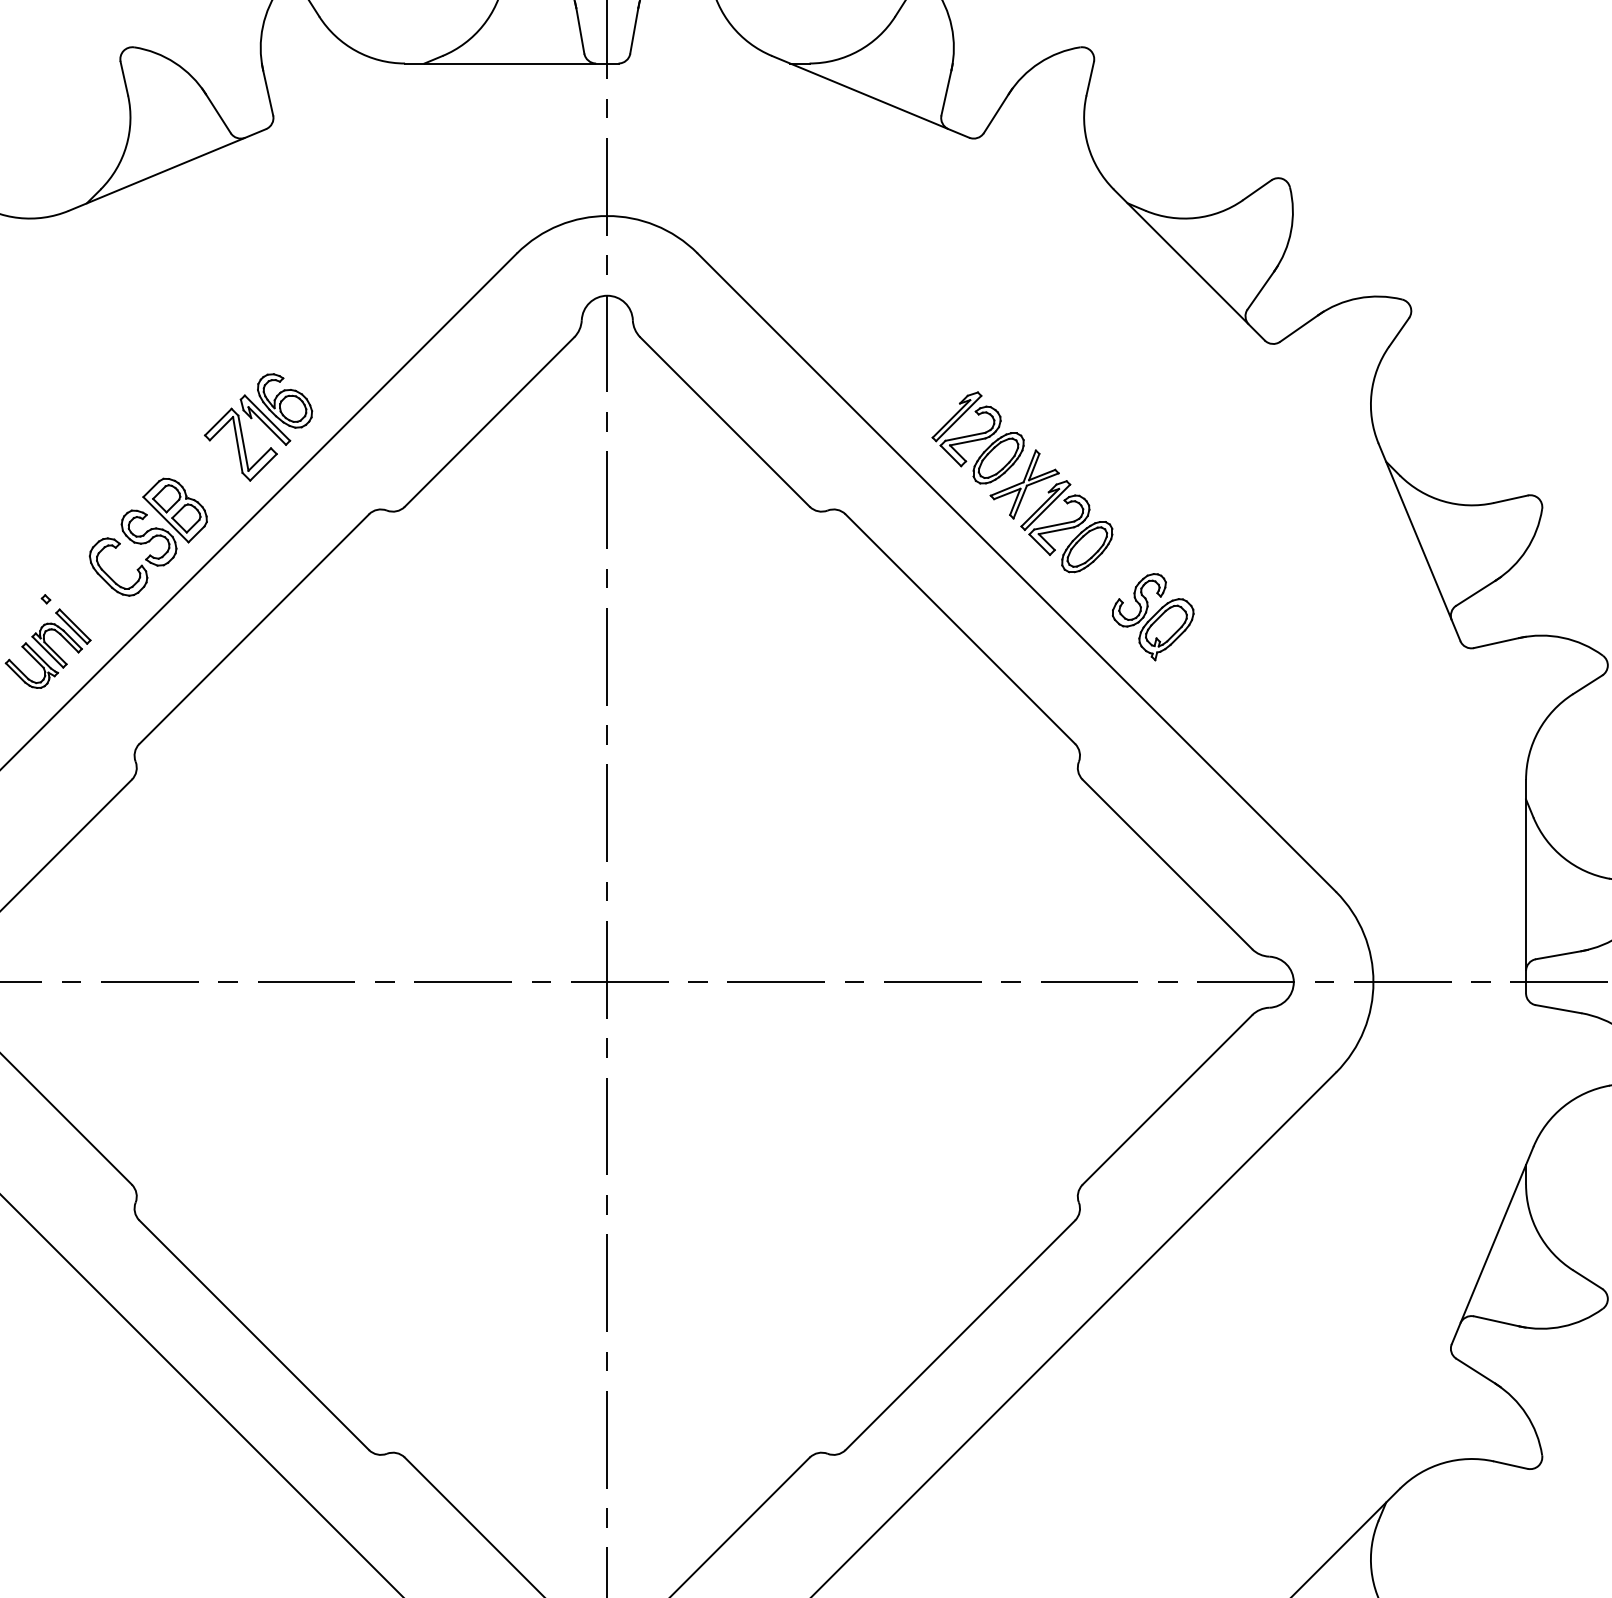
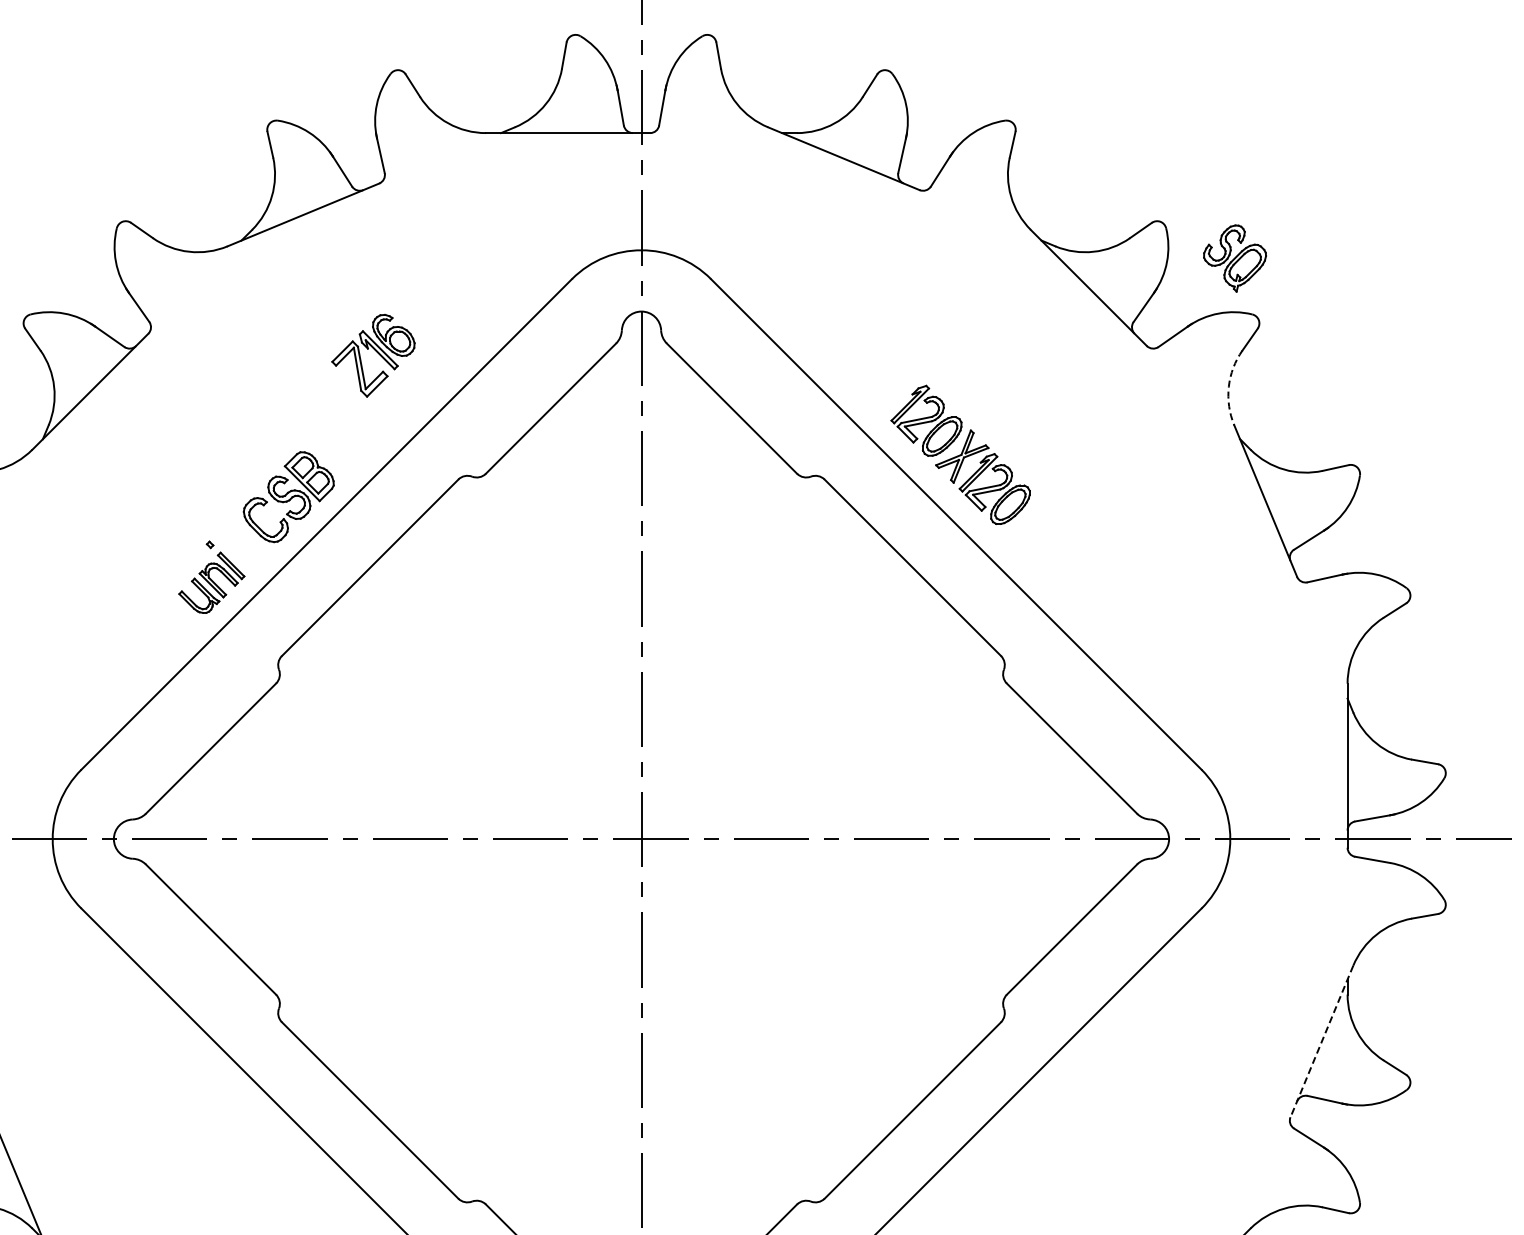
arc: (1371, 393) -> (1228, 386), solid -> dashed
part: (258, 427) -> (373, 355), moved
part: (1152, 617) -> (1234, 258), moved
line: (1492, 1245) -> (1321, 1041), solid -> dashed

